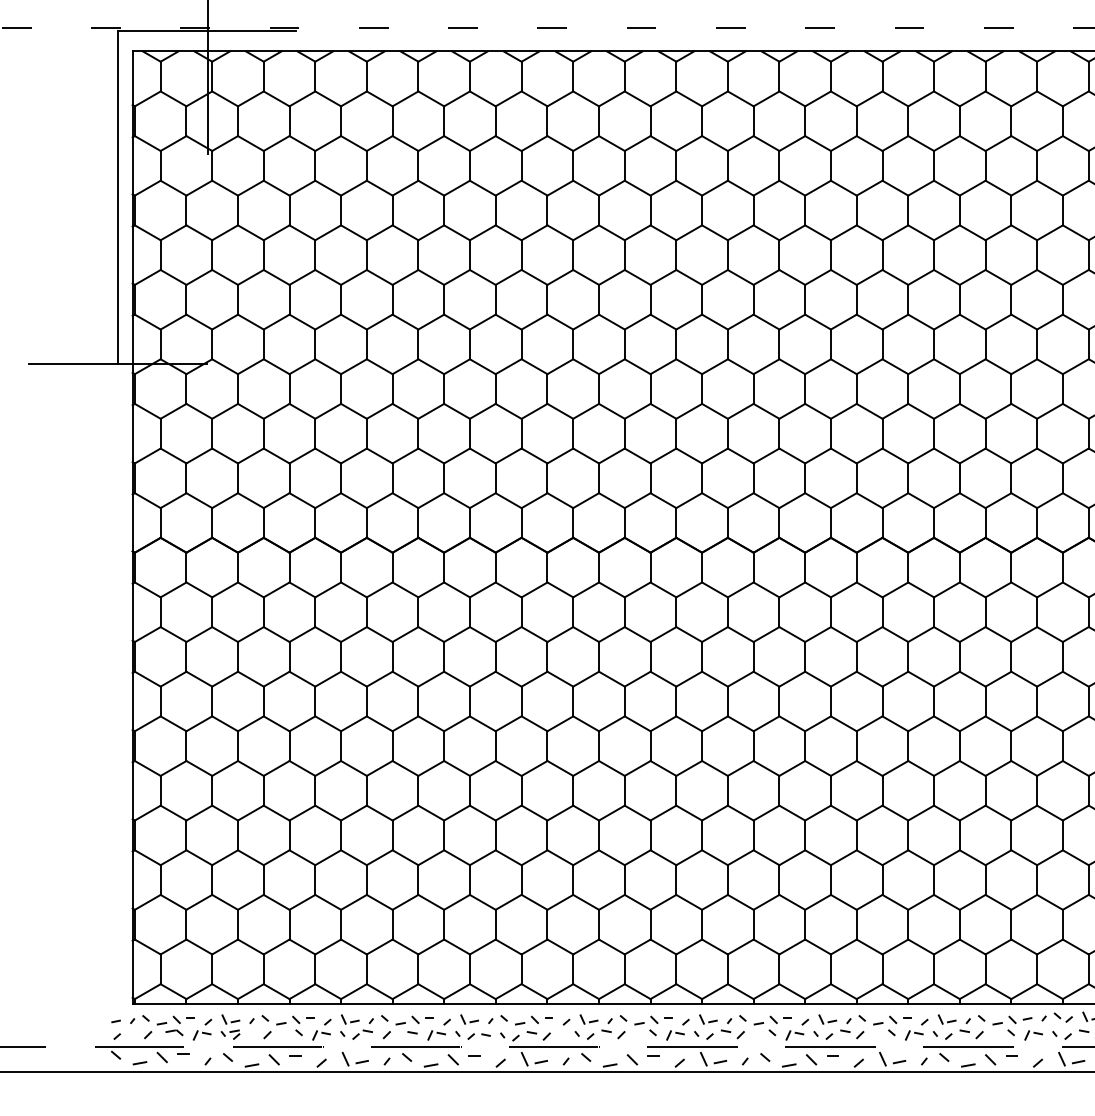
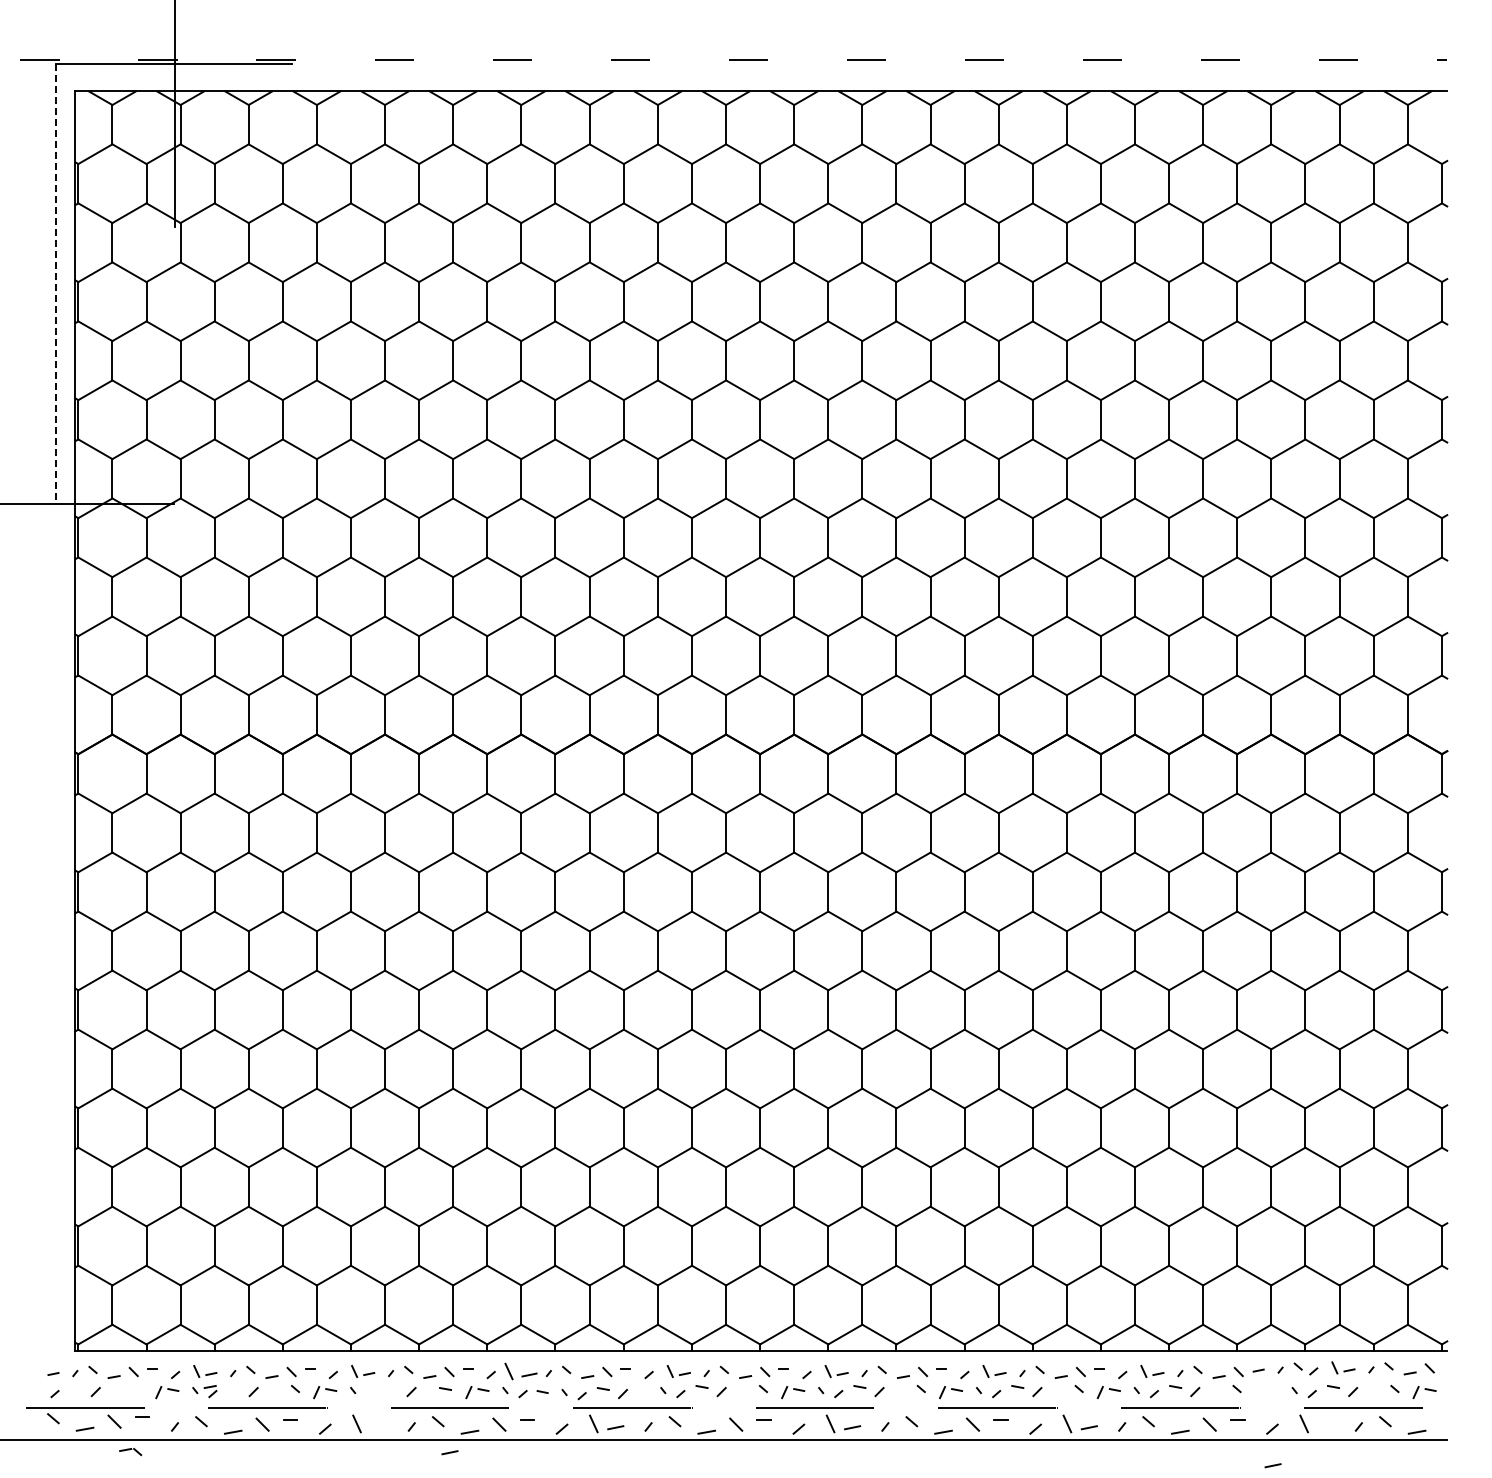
line: (117, 197) -> (55, 284), solid -> dashed
part: (469, 1019) -> (520, 1371), size x1.4
part: (174, 1033) -> (130, 1452), moved
part: (362, 1034) -> (379, 1391), removed
part: (1033, 1035) -> (1266, 1392), removed
line: (361, 1061) -> (449, 1452), moved
line: (1078, 1061) -> (1272, 1465), moved

